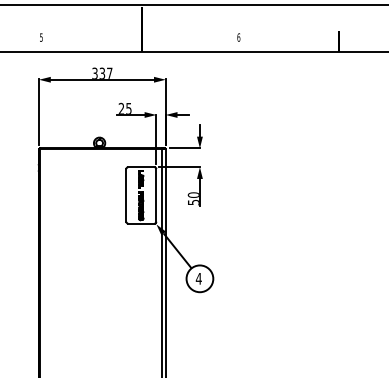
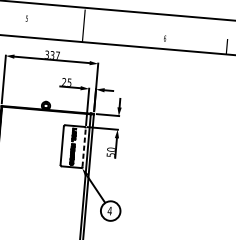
text: (41, 37) -> (27, 18), moved
text: (238, 37) -> (164, 38), moved
line: (156, 194) -> (84, 146), solid -> dashed

